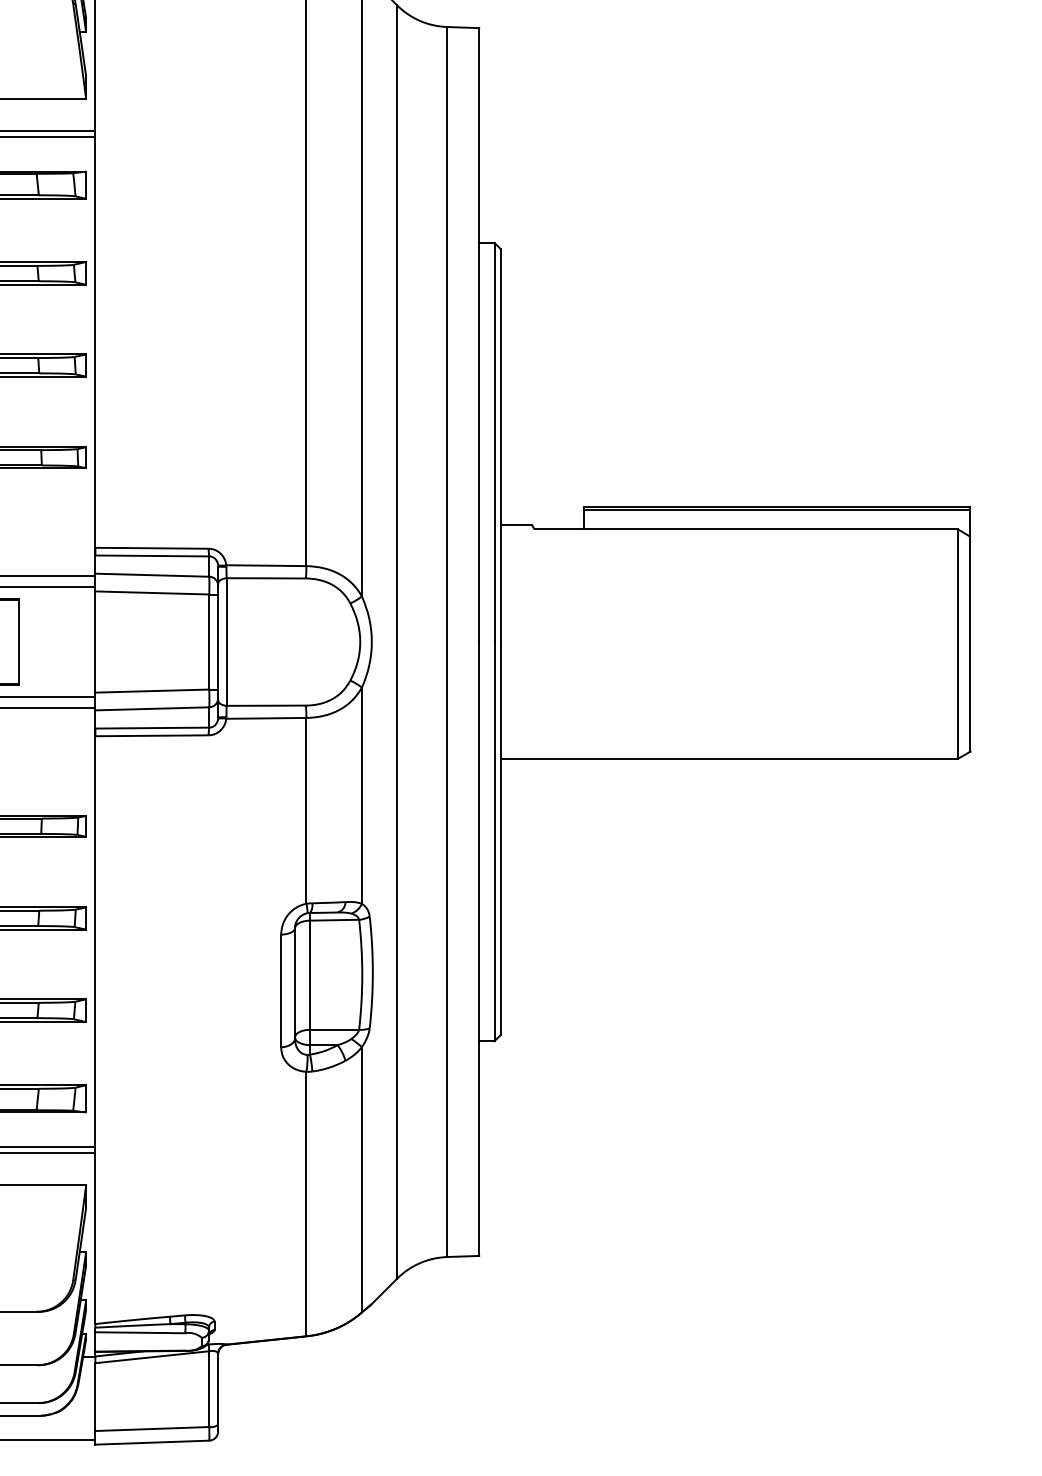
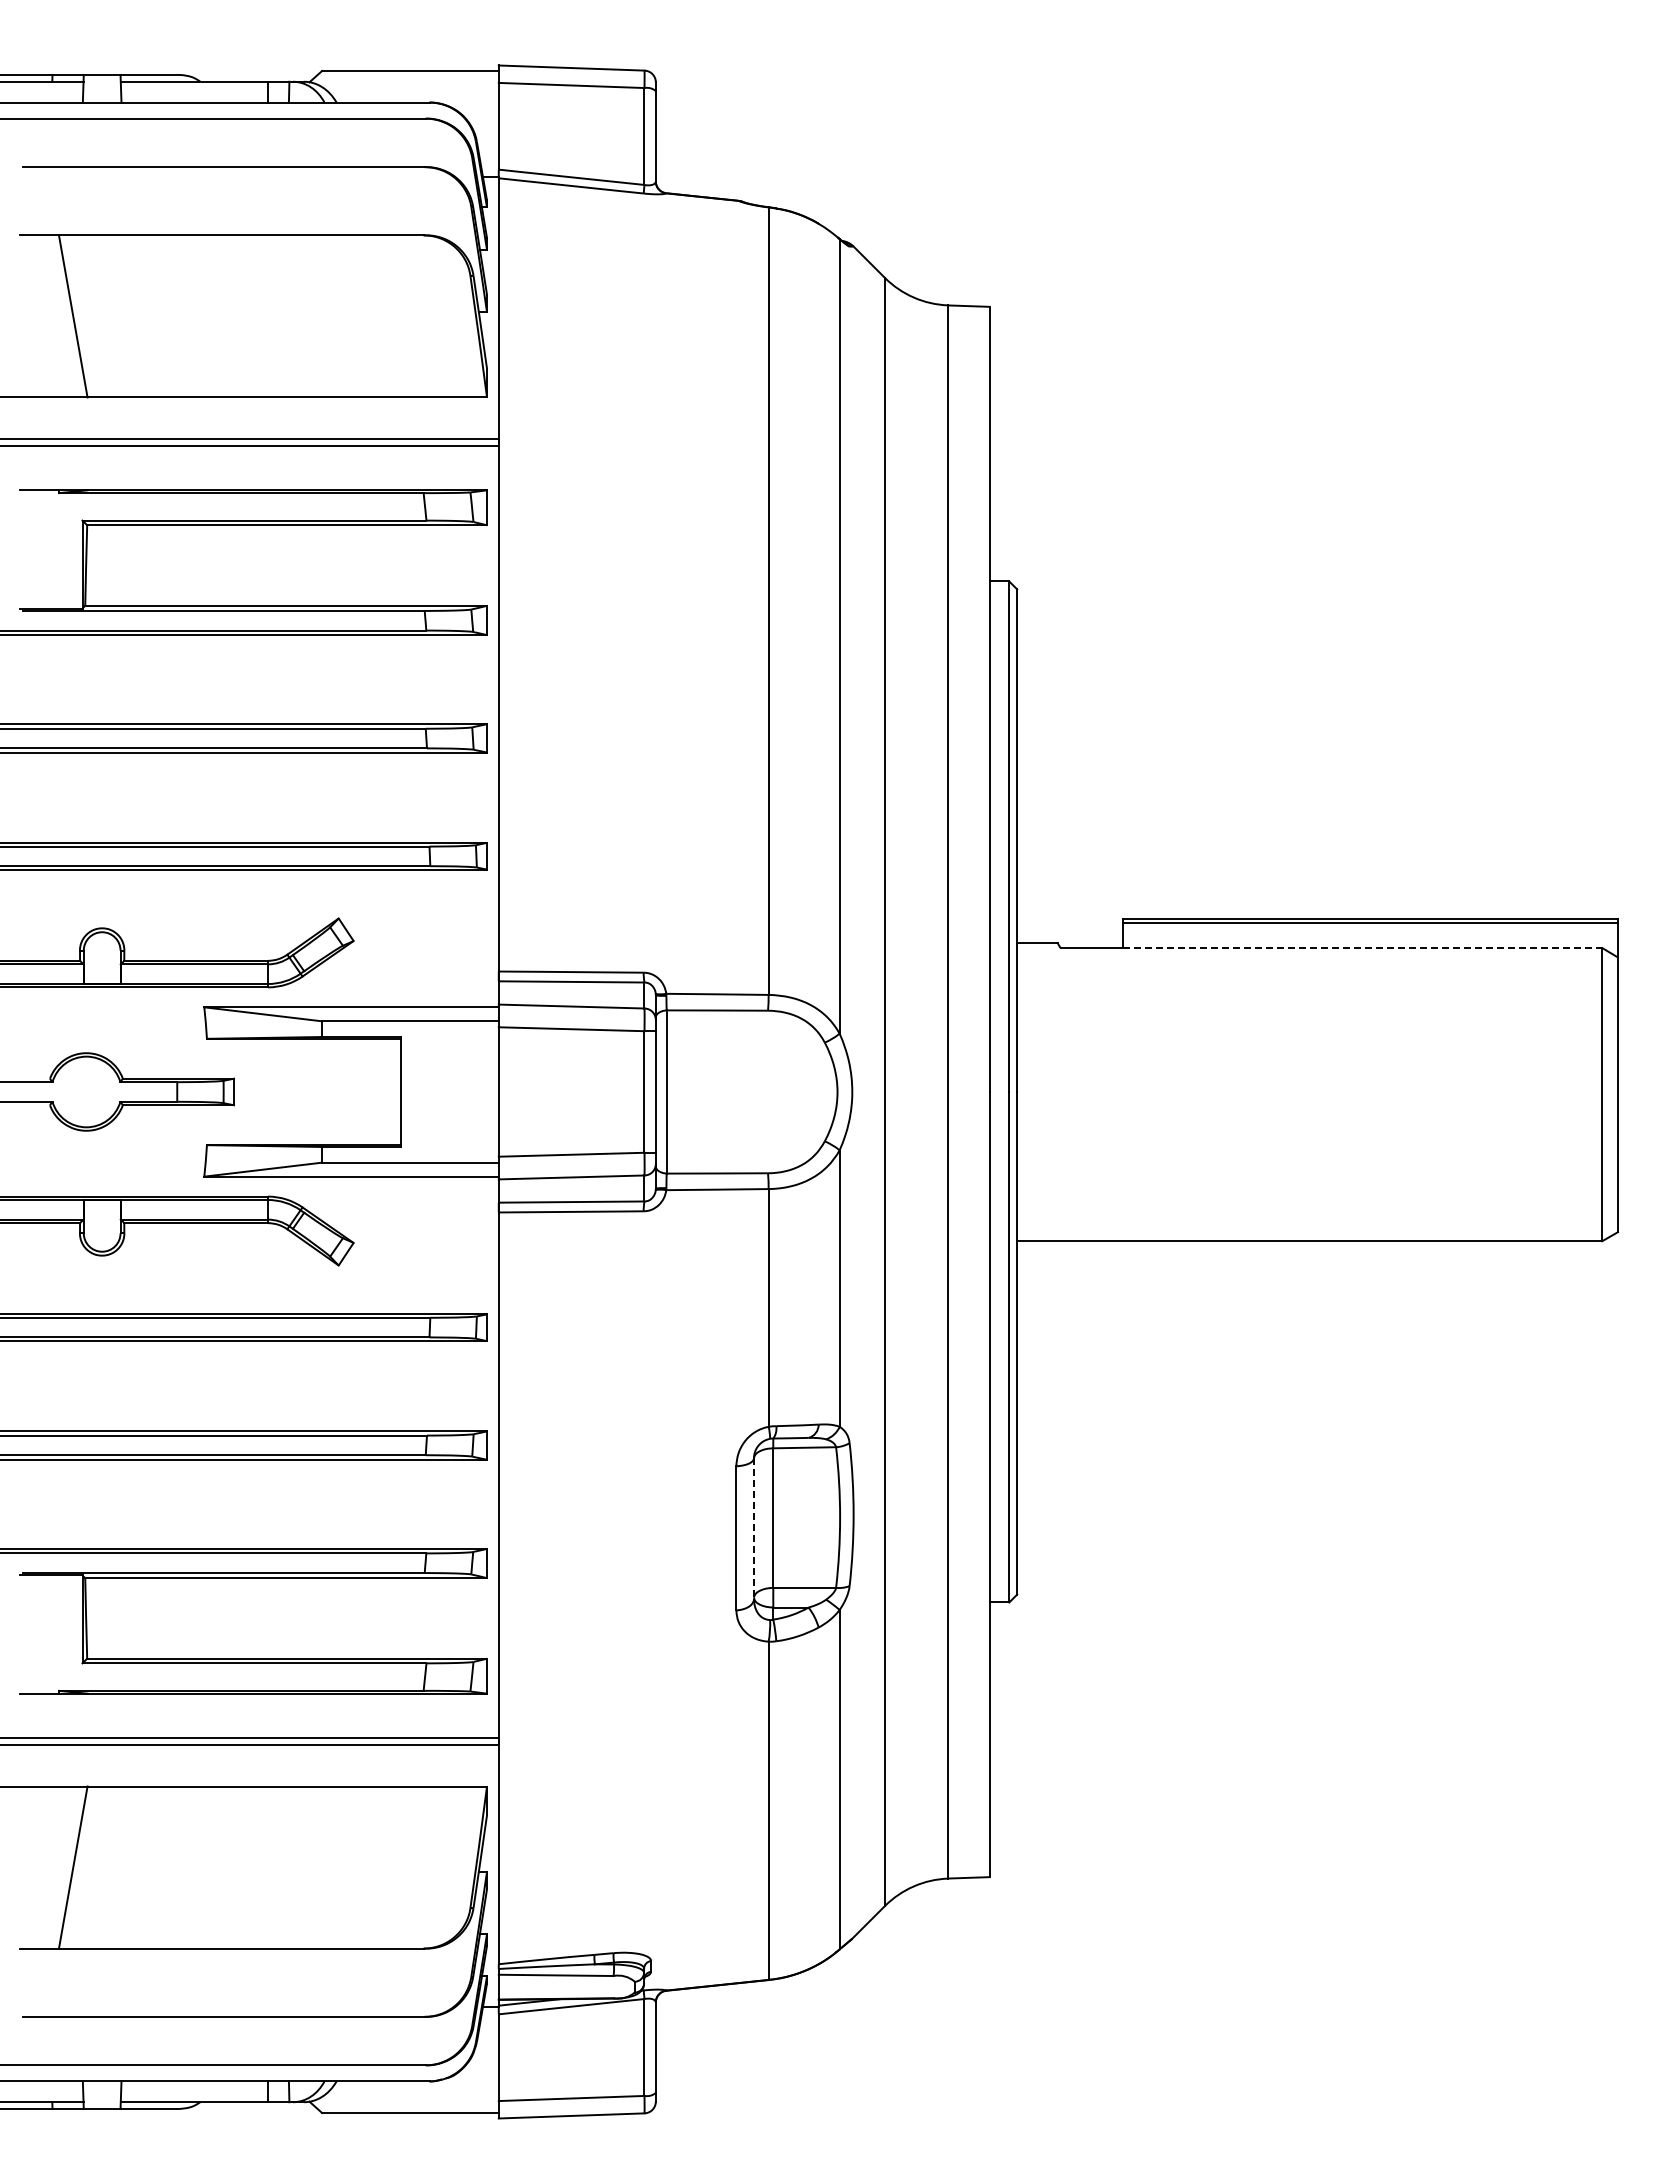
line: (770, 529) -> (1362, 948), solid -> dashed
line: (295, 984) -> (754, 1529), solid -> dashed

